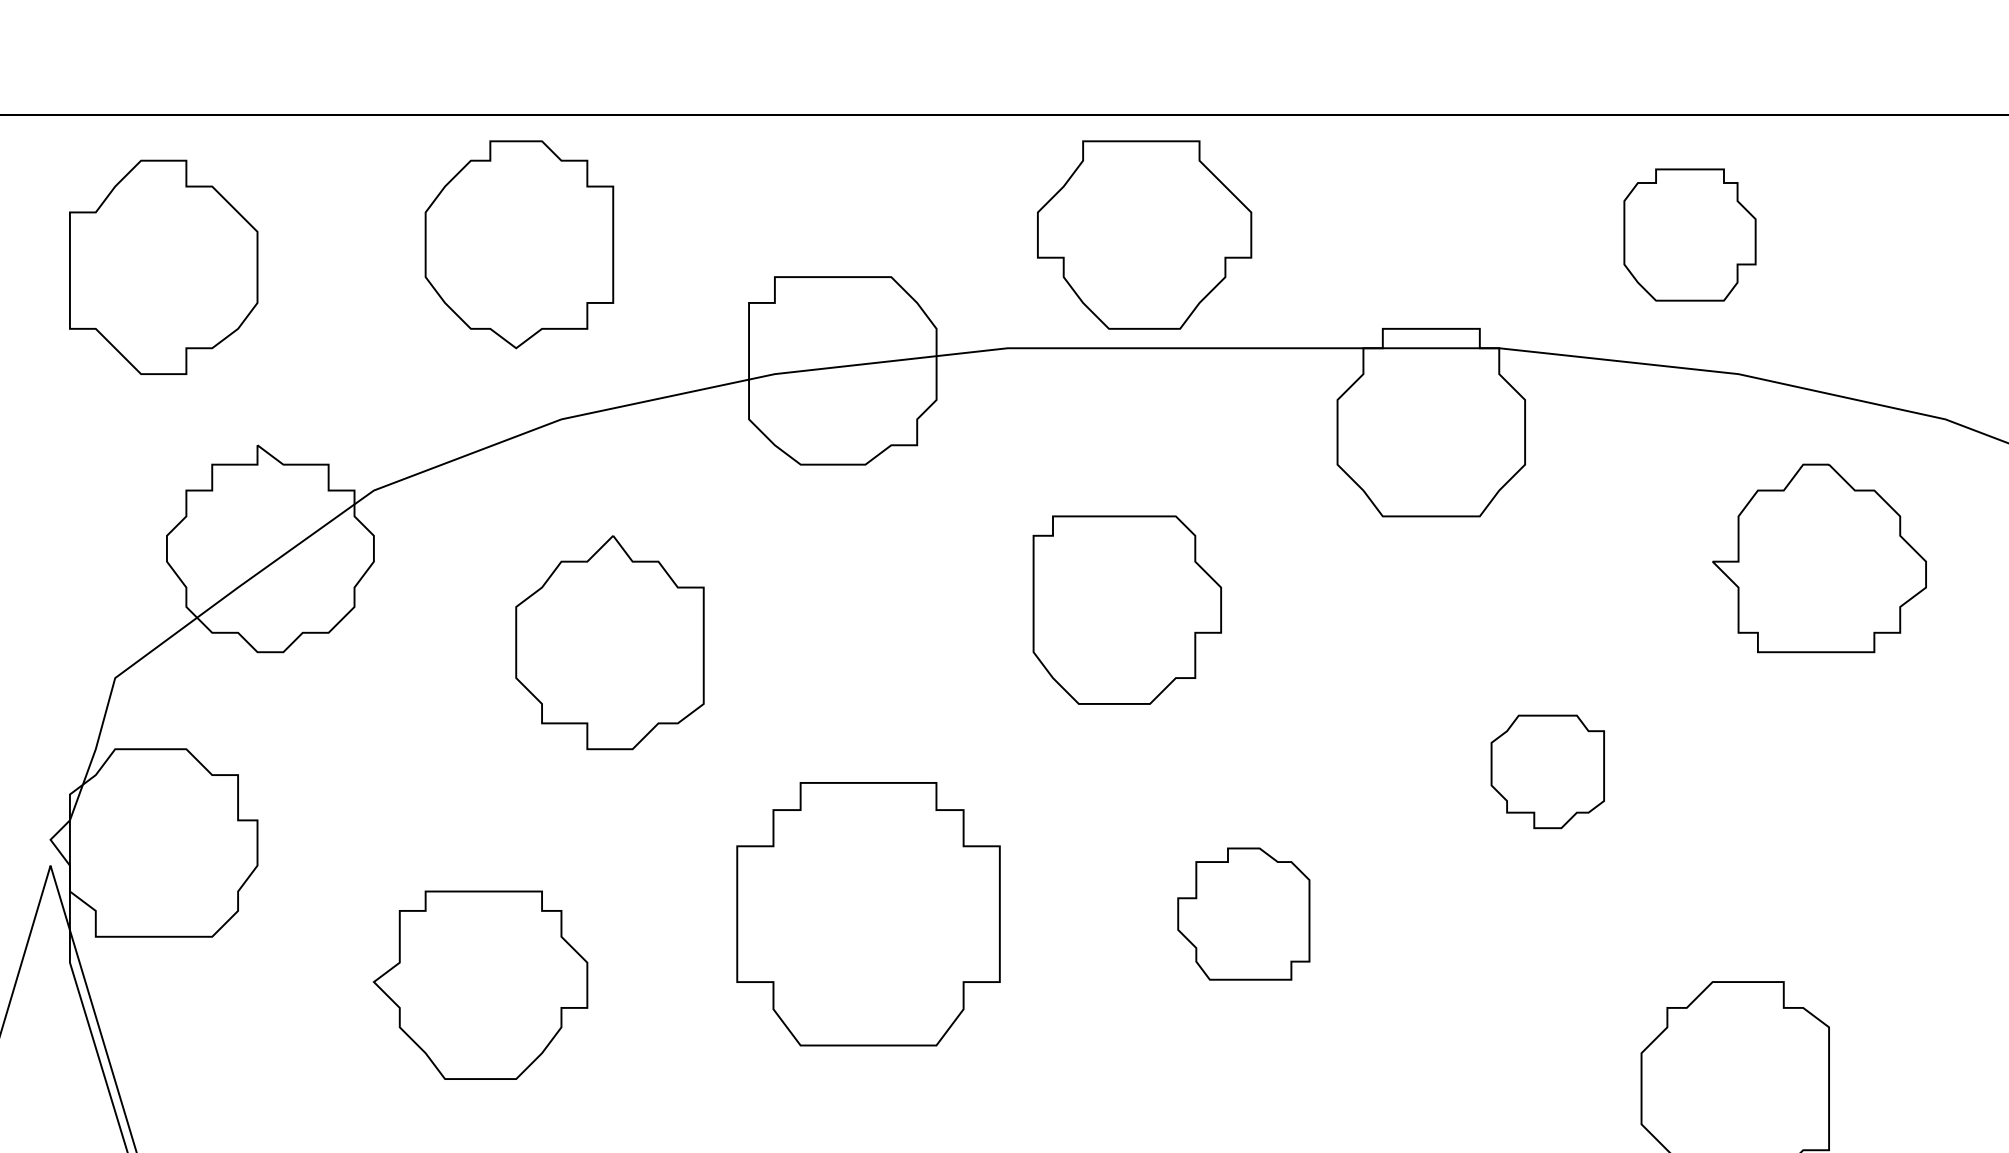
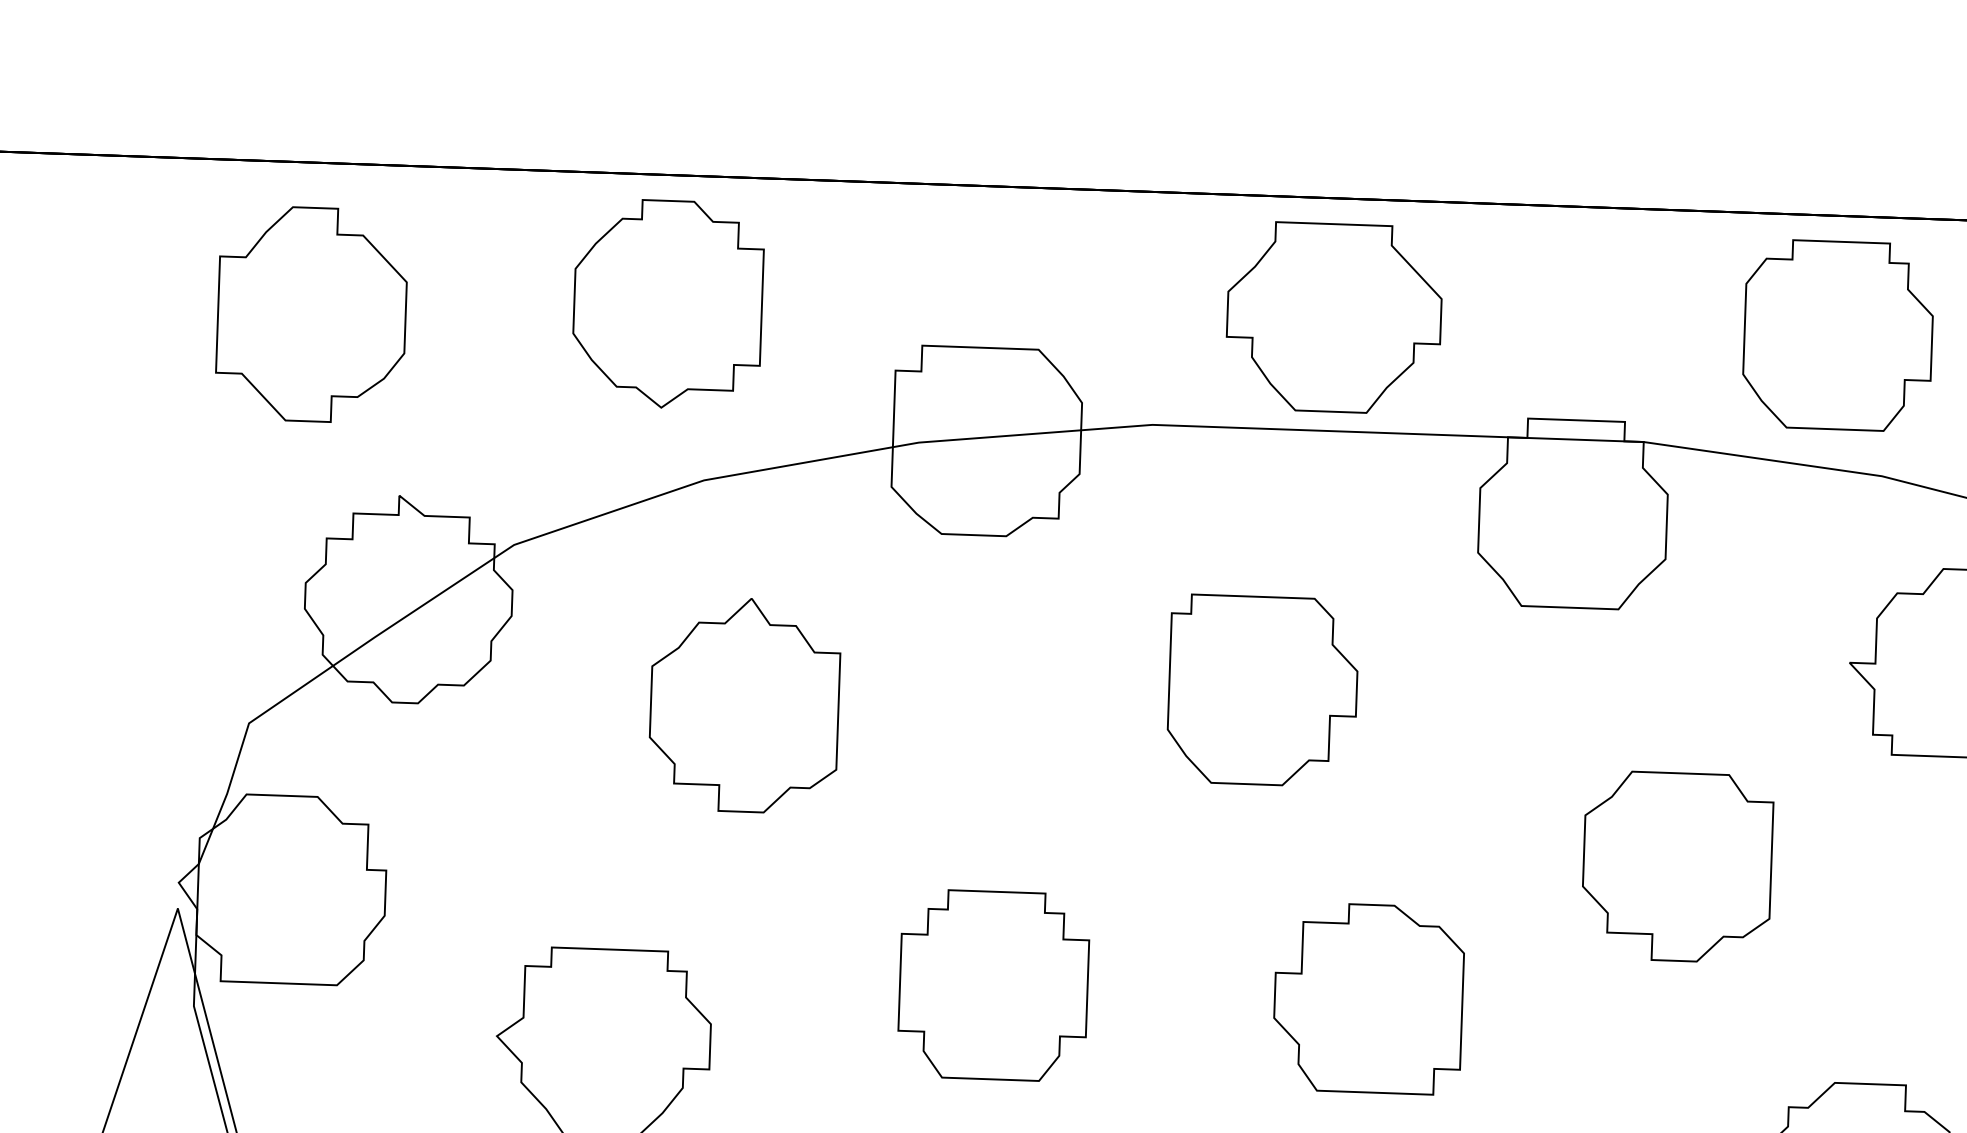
part: (1144, 234) -> (1334, 317), moved
part: (1689, 234) -> (1837, 334), size x1.43
part: (1547, 771) -> (1677, 866), size x1.67
part: (868, 913) -> (993, 984), size x0.71
part: (1243, 913) -> (1368, 998), size x1.43

